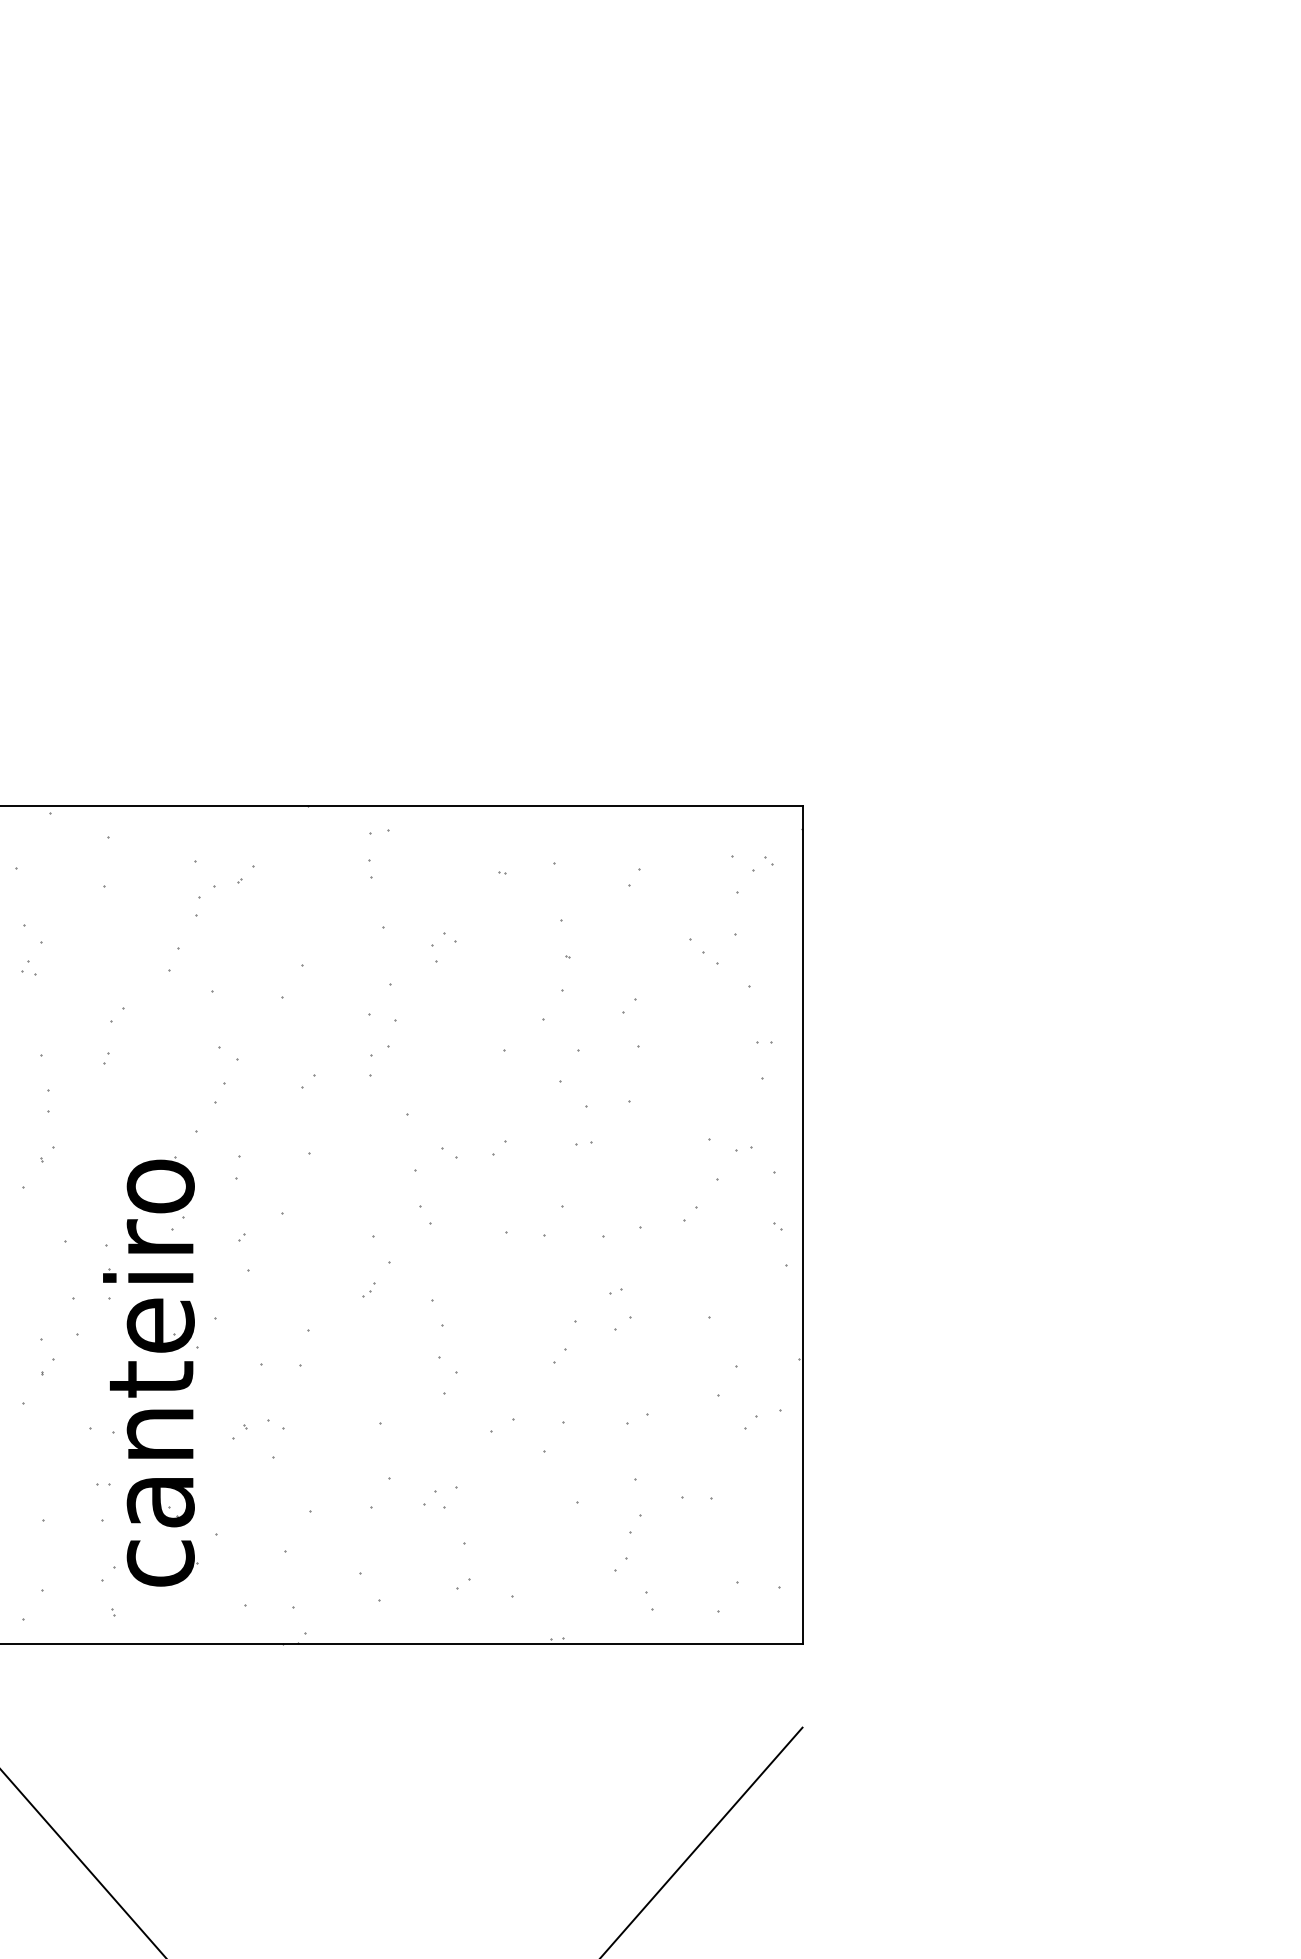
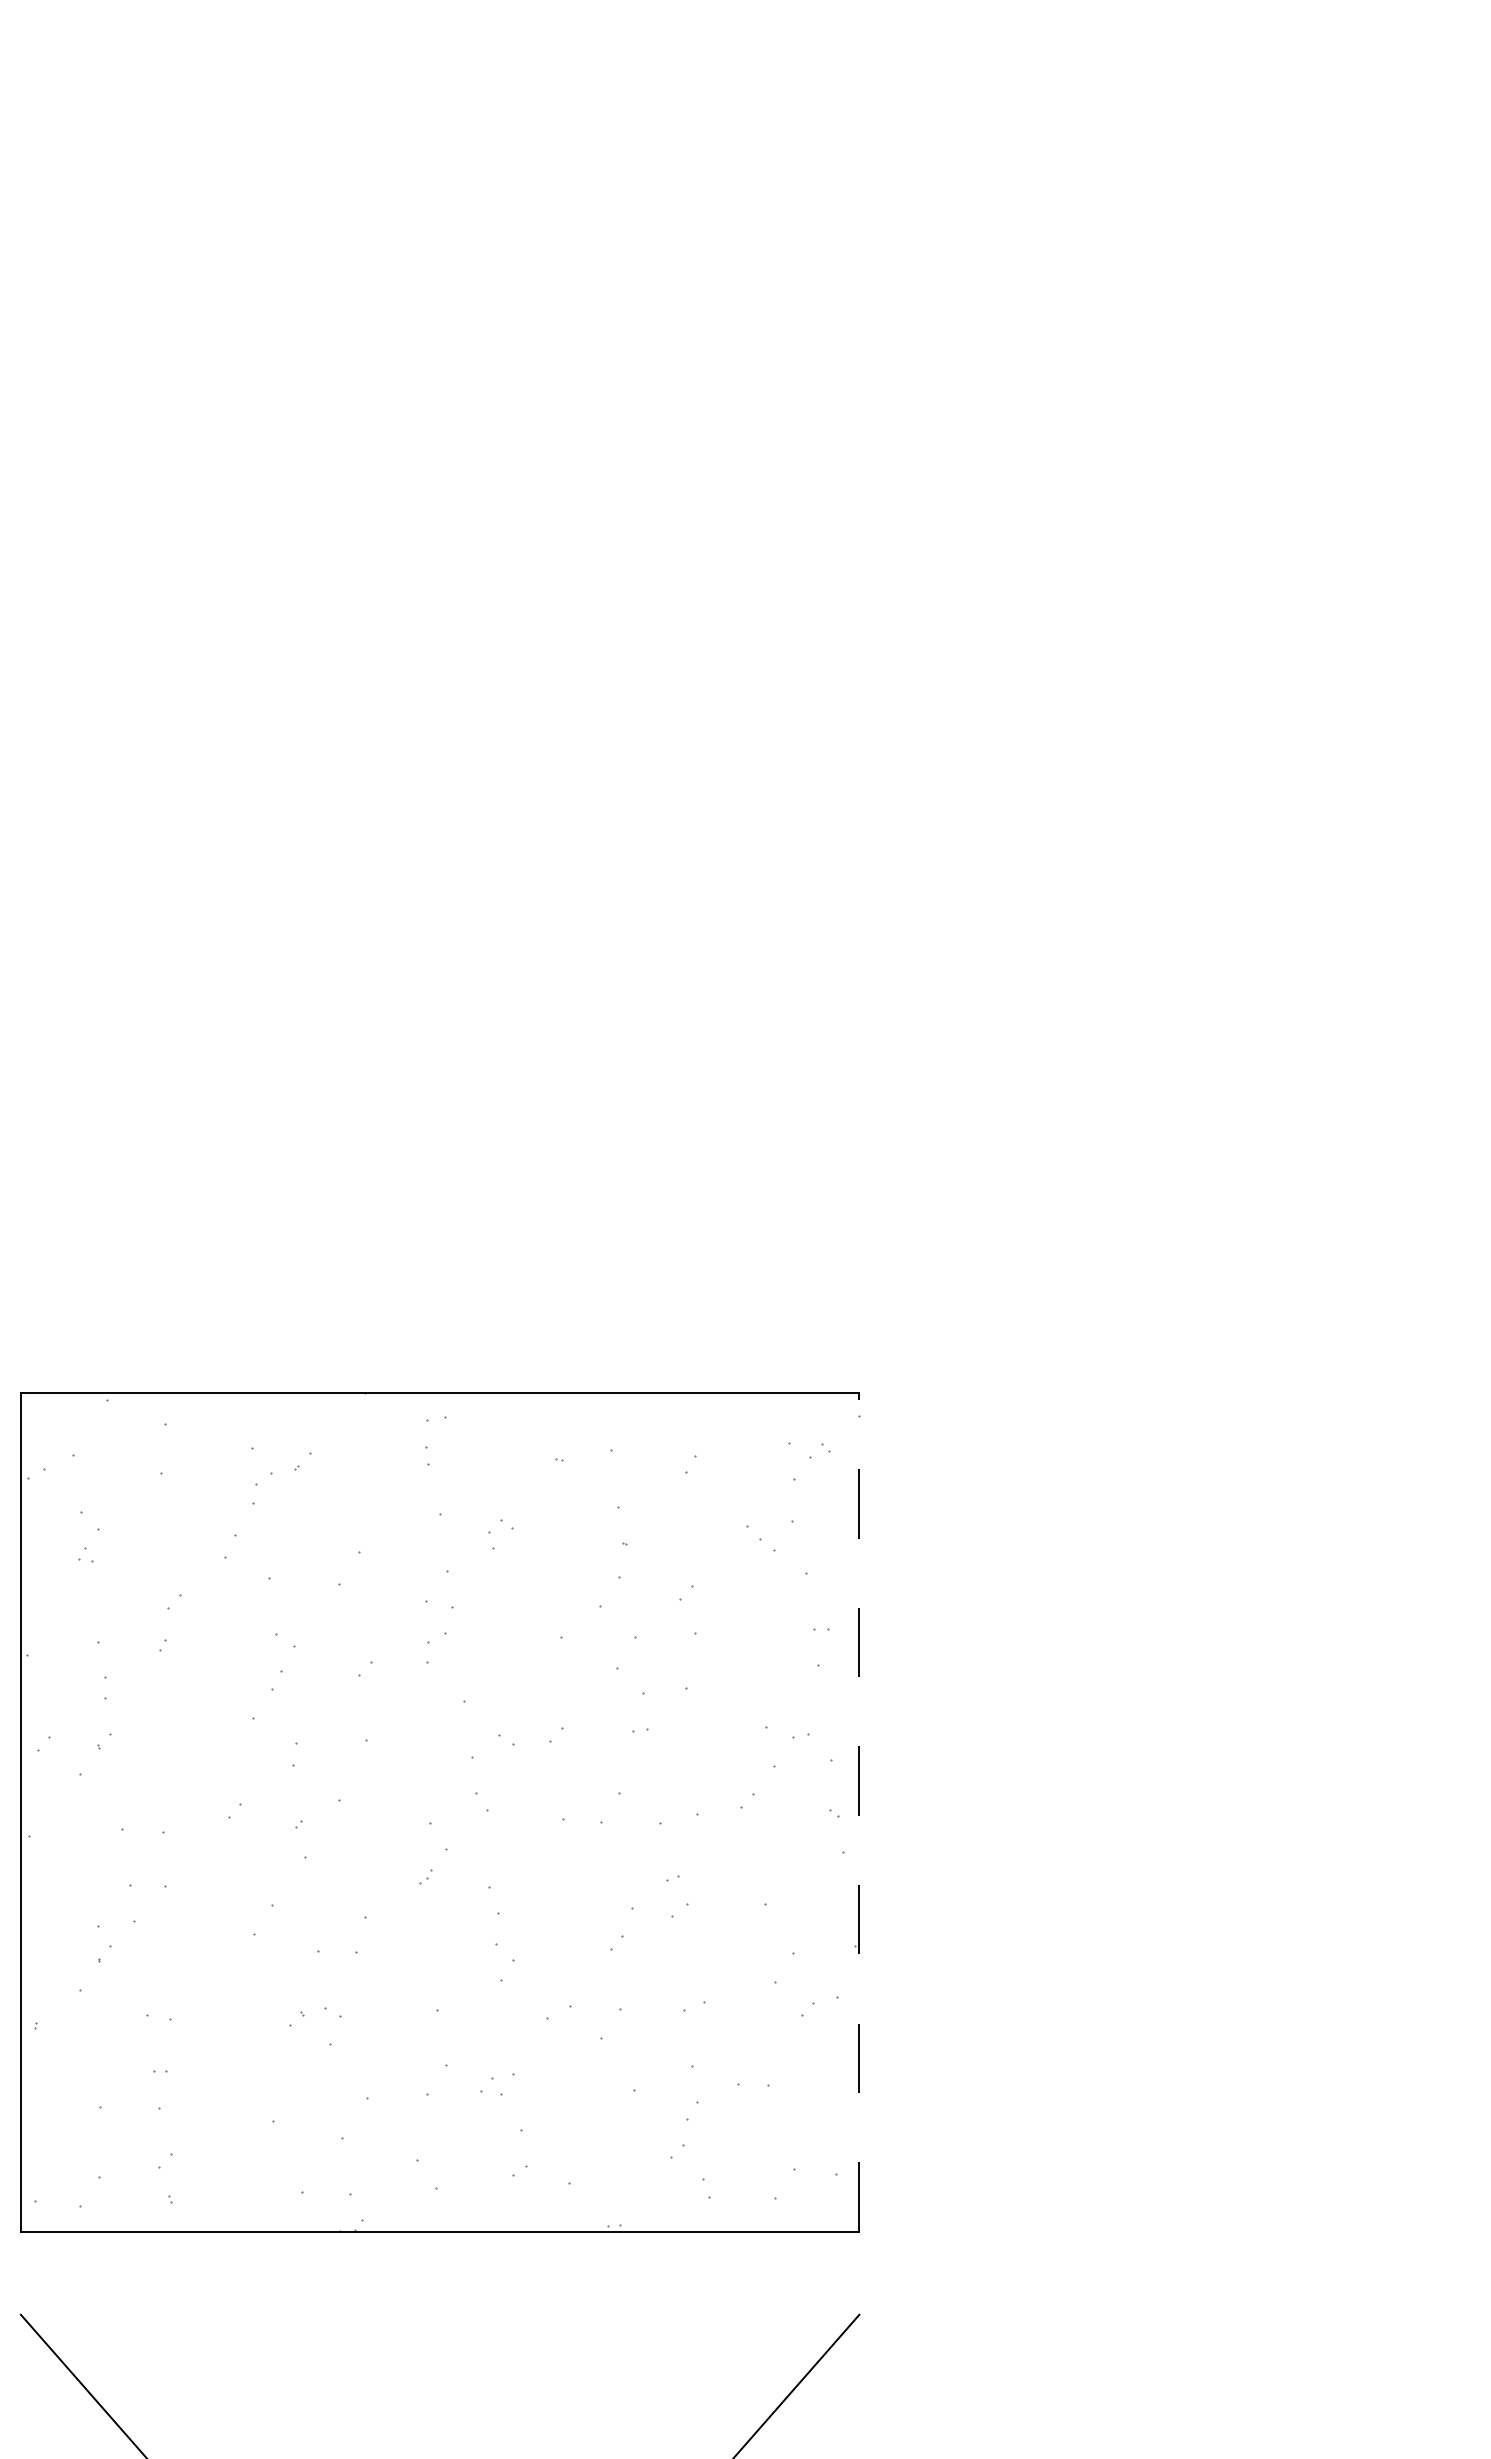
line: (802, 1224) -> (859, 1811), solid -> dashed
part: (150, 1381) -> (207, 1968), removed

